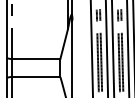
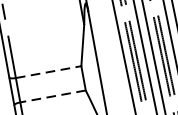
line: (36, 59) -> (49, 72), solid -> dashed
line: (35, 76) -> (51, 95), solid -> dashed

